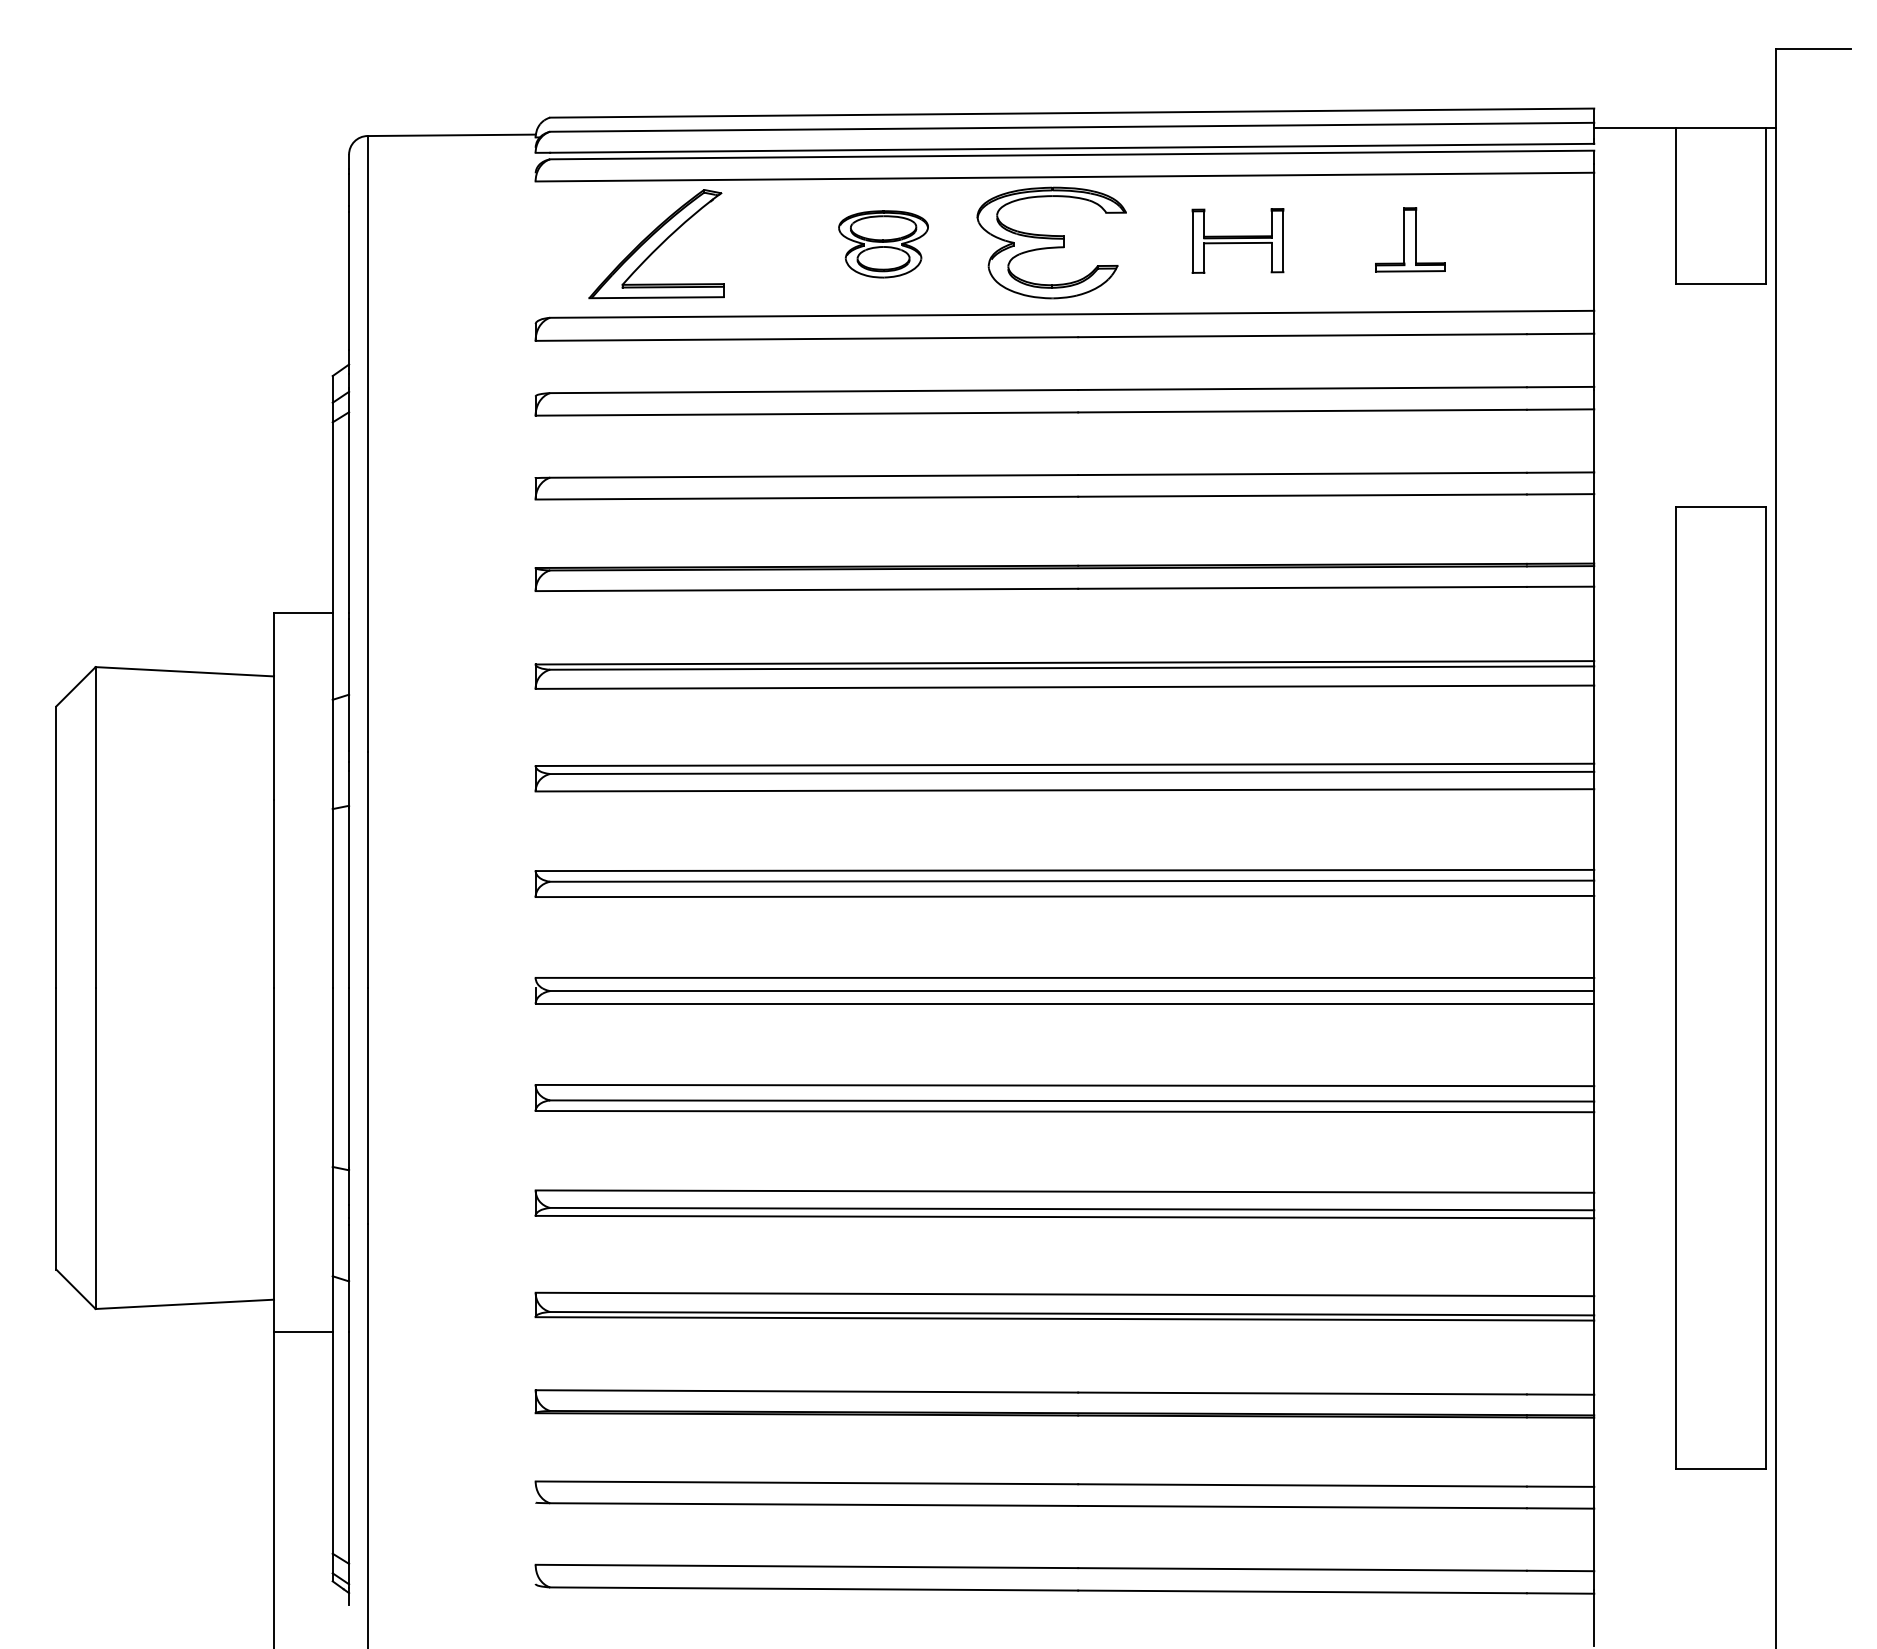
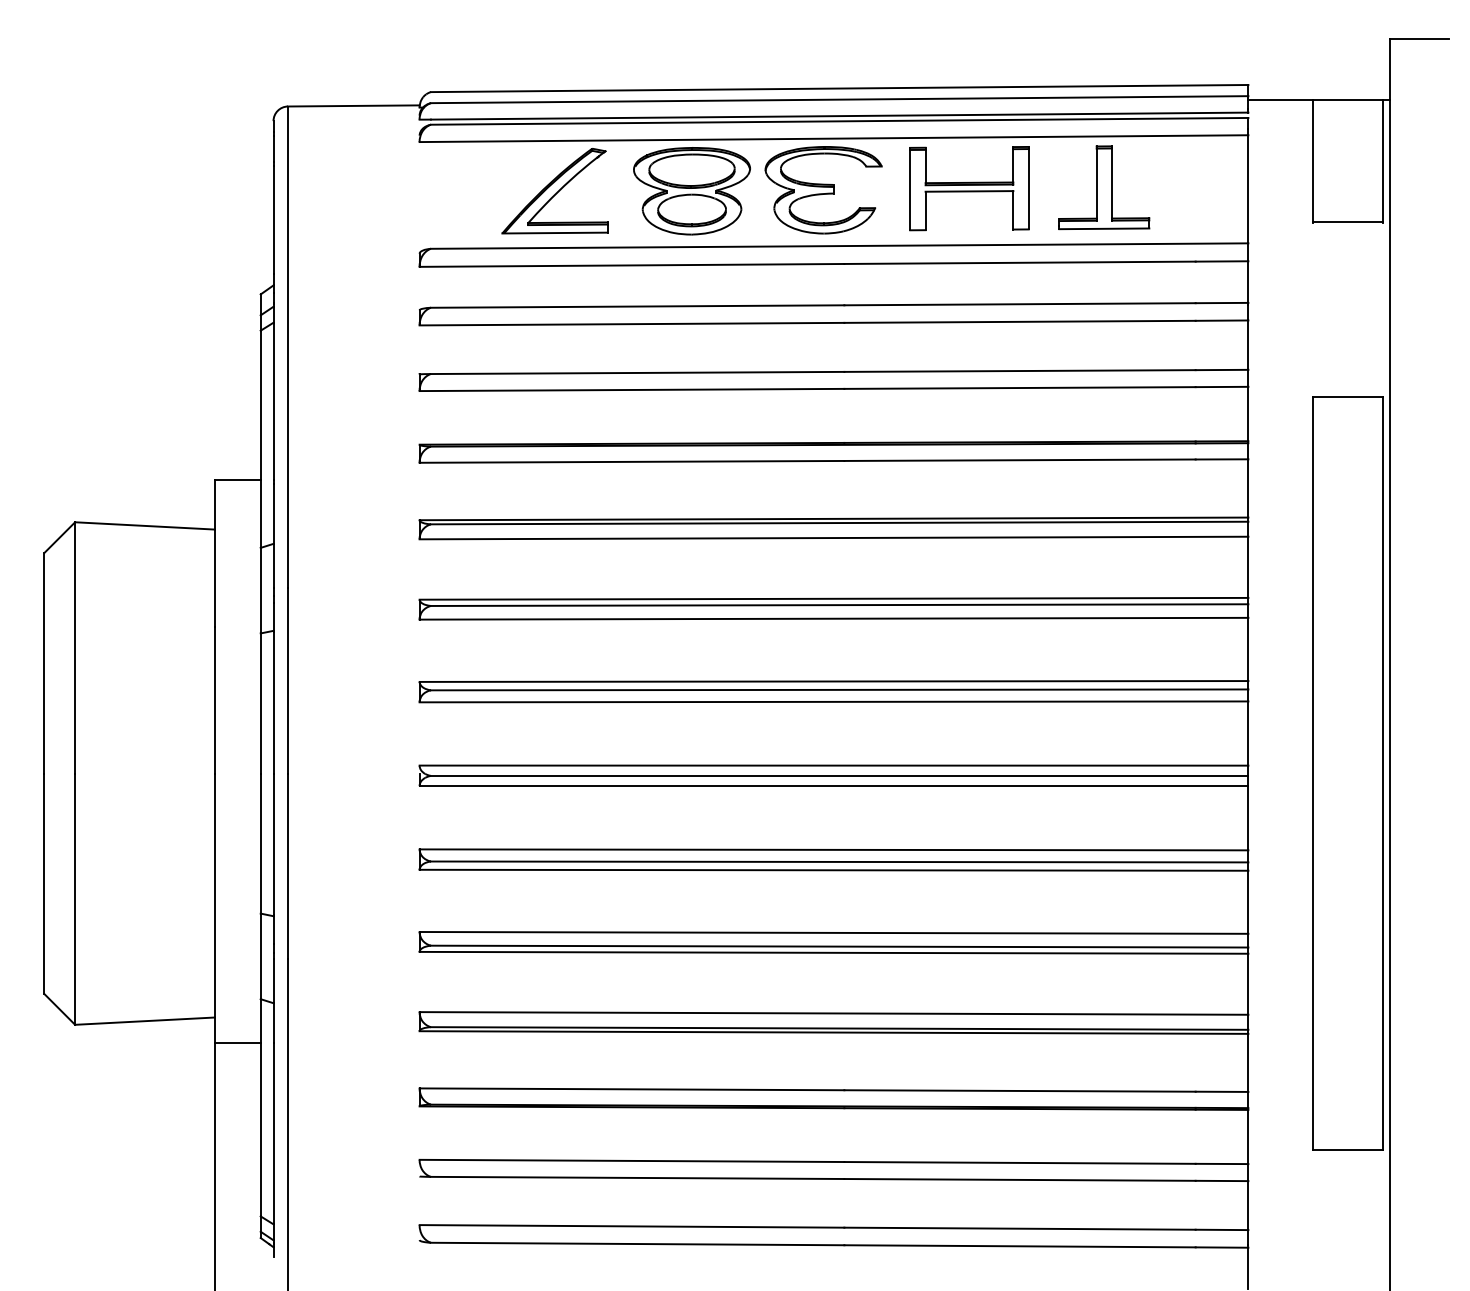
part: (1410, 239) -> (1104, 187), size x1.67
part: (1237, 240) -> (969, 188), size x1.67
part: (656, 244) -> (554, 191), moved
part: (883, 244) -> (691, 191), size x1.67

